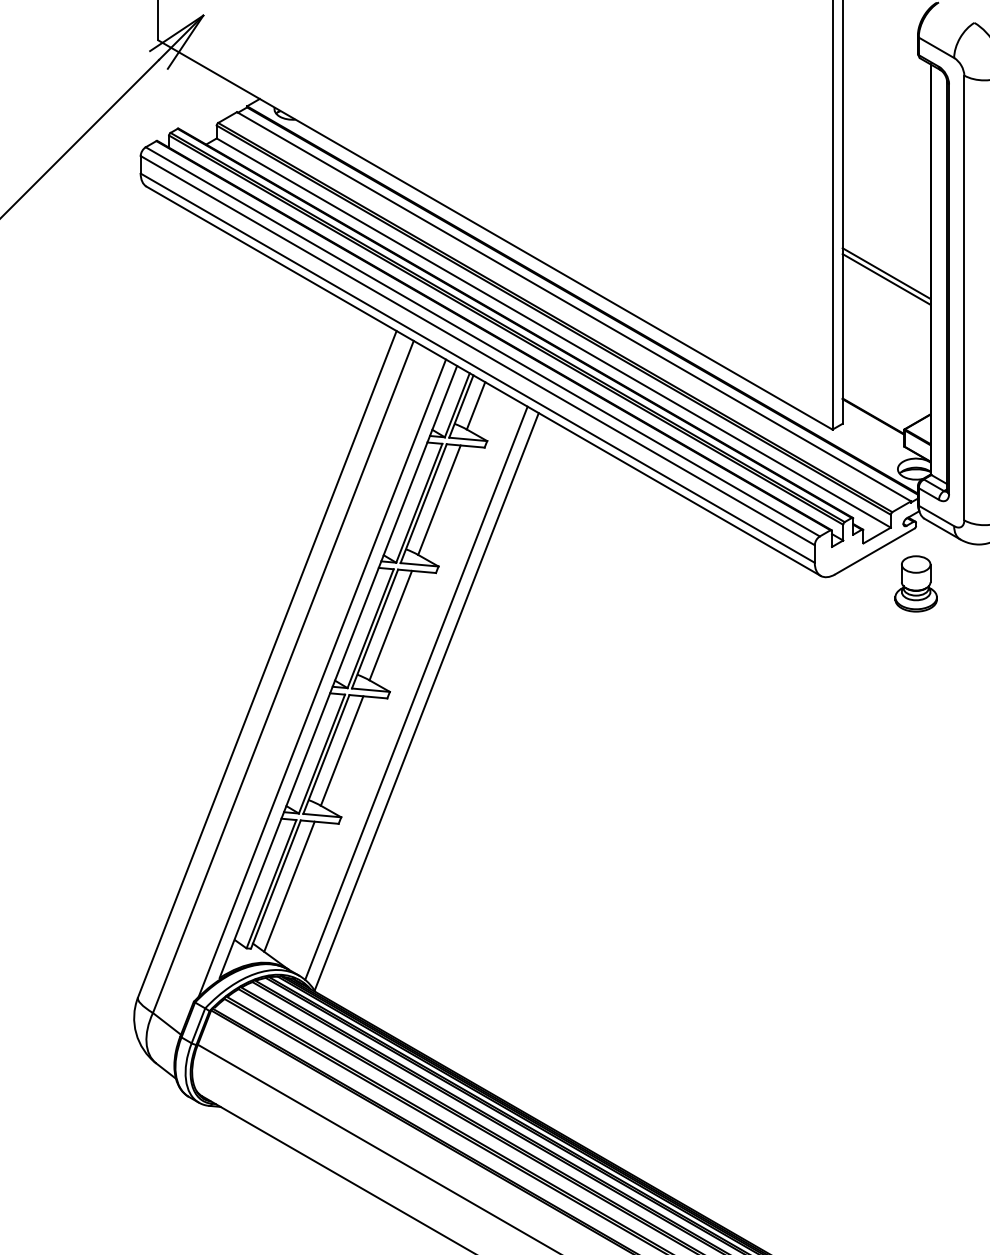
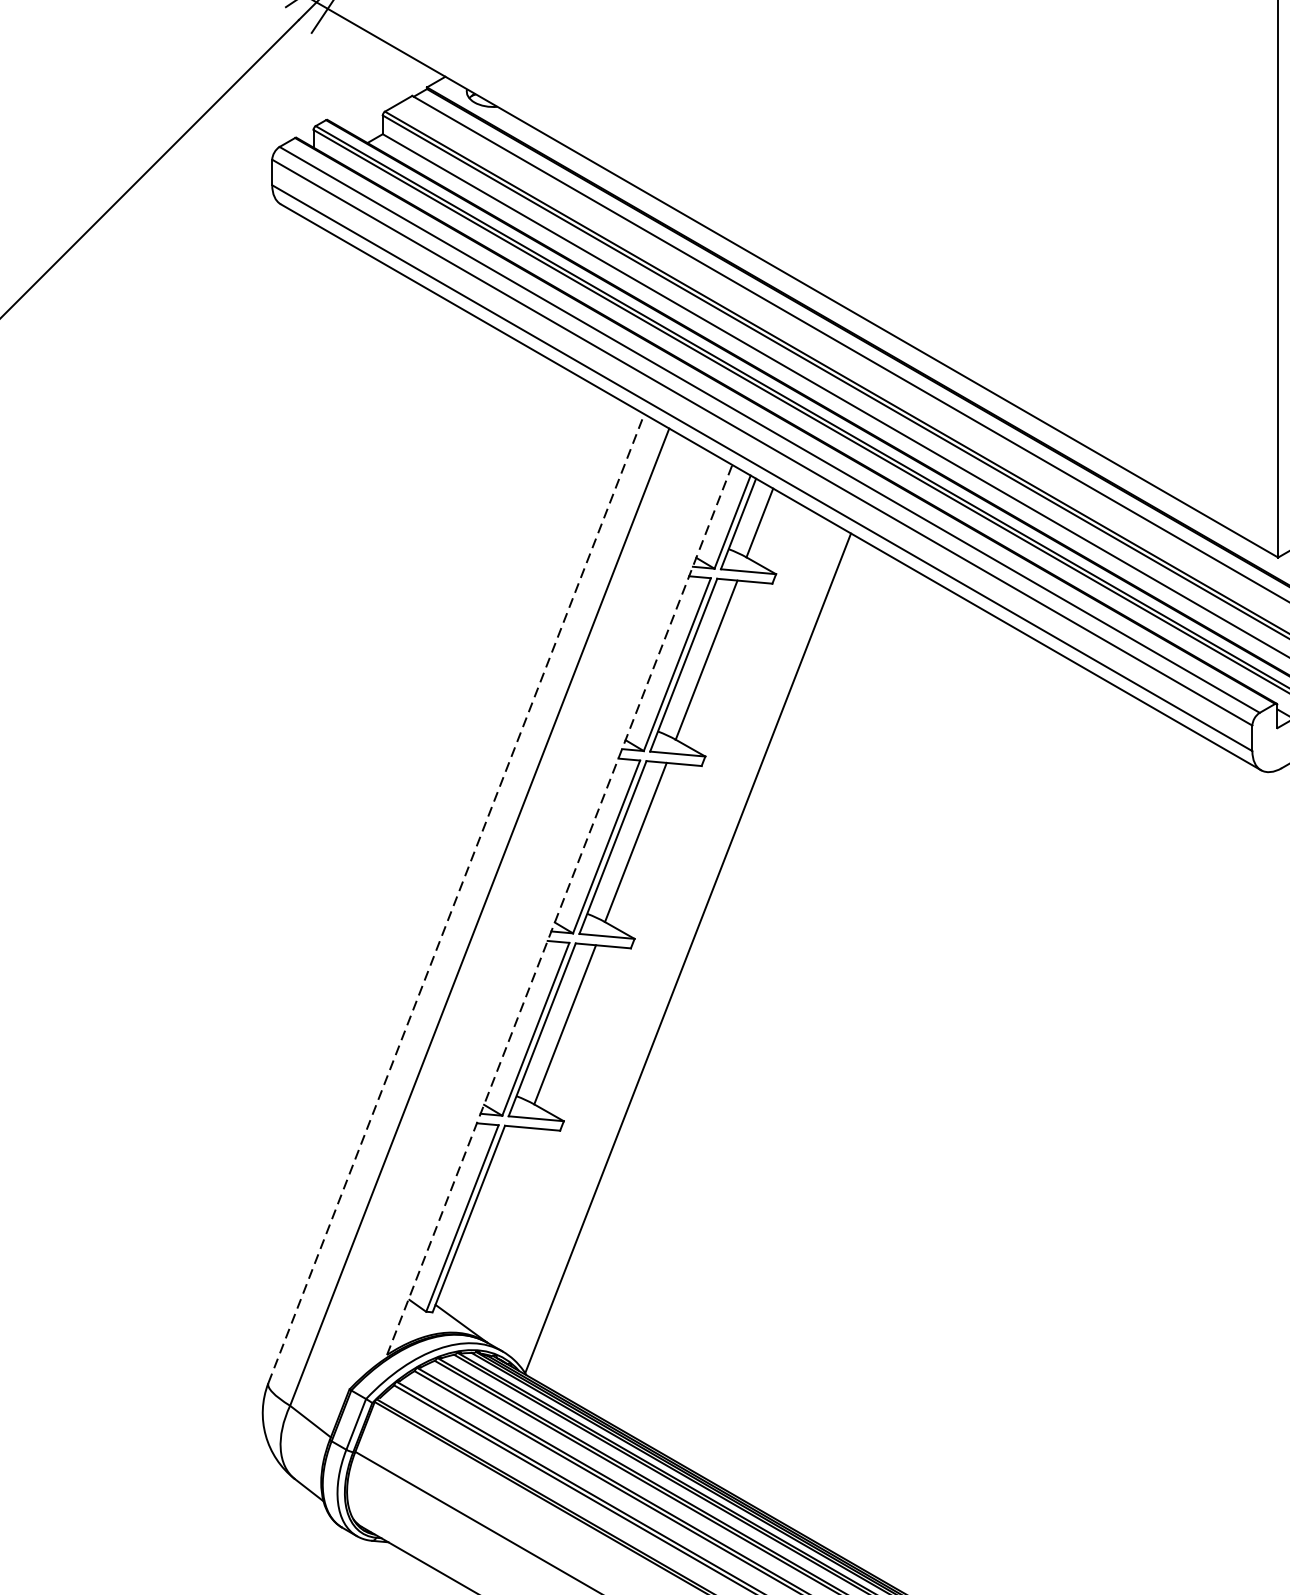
line: (267, 663) -> (456, 897), solid -> dashed
line: (338, 671) -> (559, 909), solid -> dashed
line: (322, 677) -> (536, 917), removed
line: (416, 692) -> (673, 939), removed
line: (289, 886) -> (488, 1221), removed

